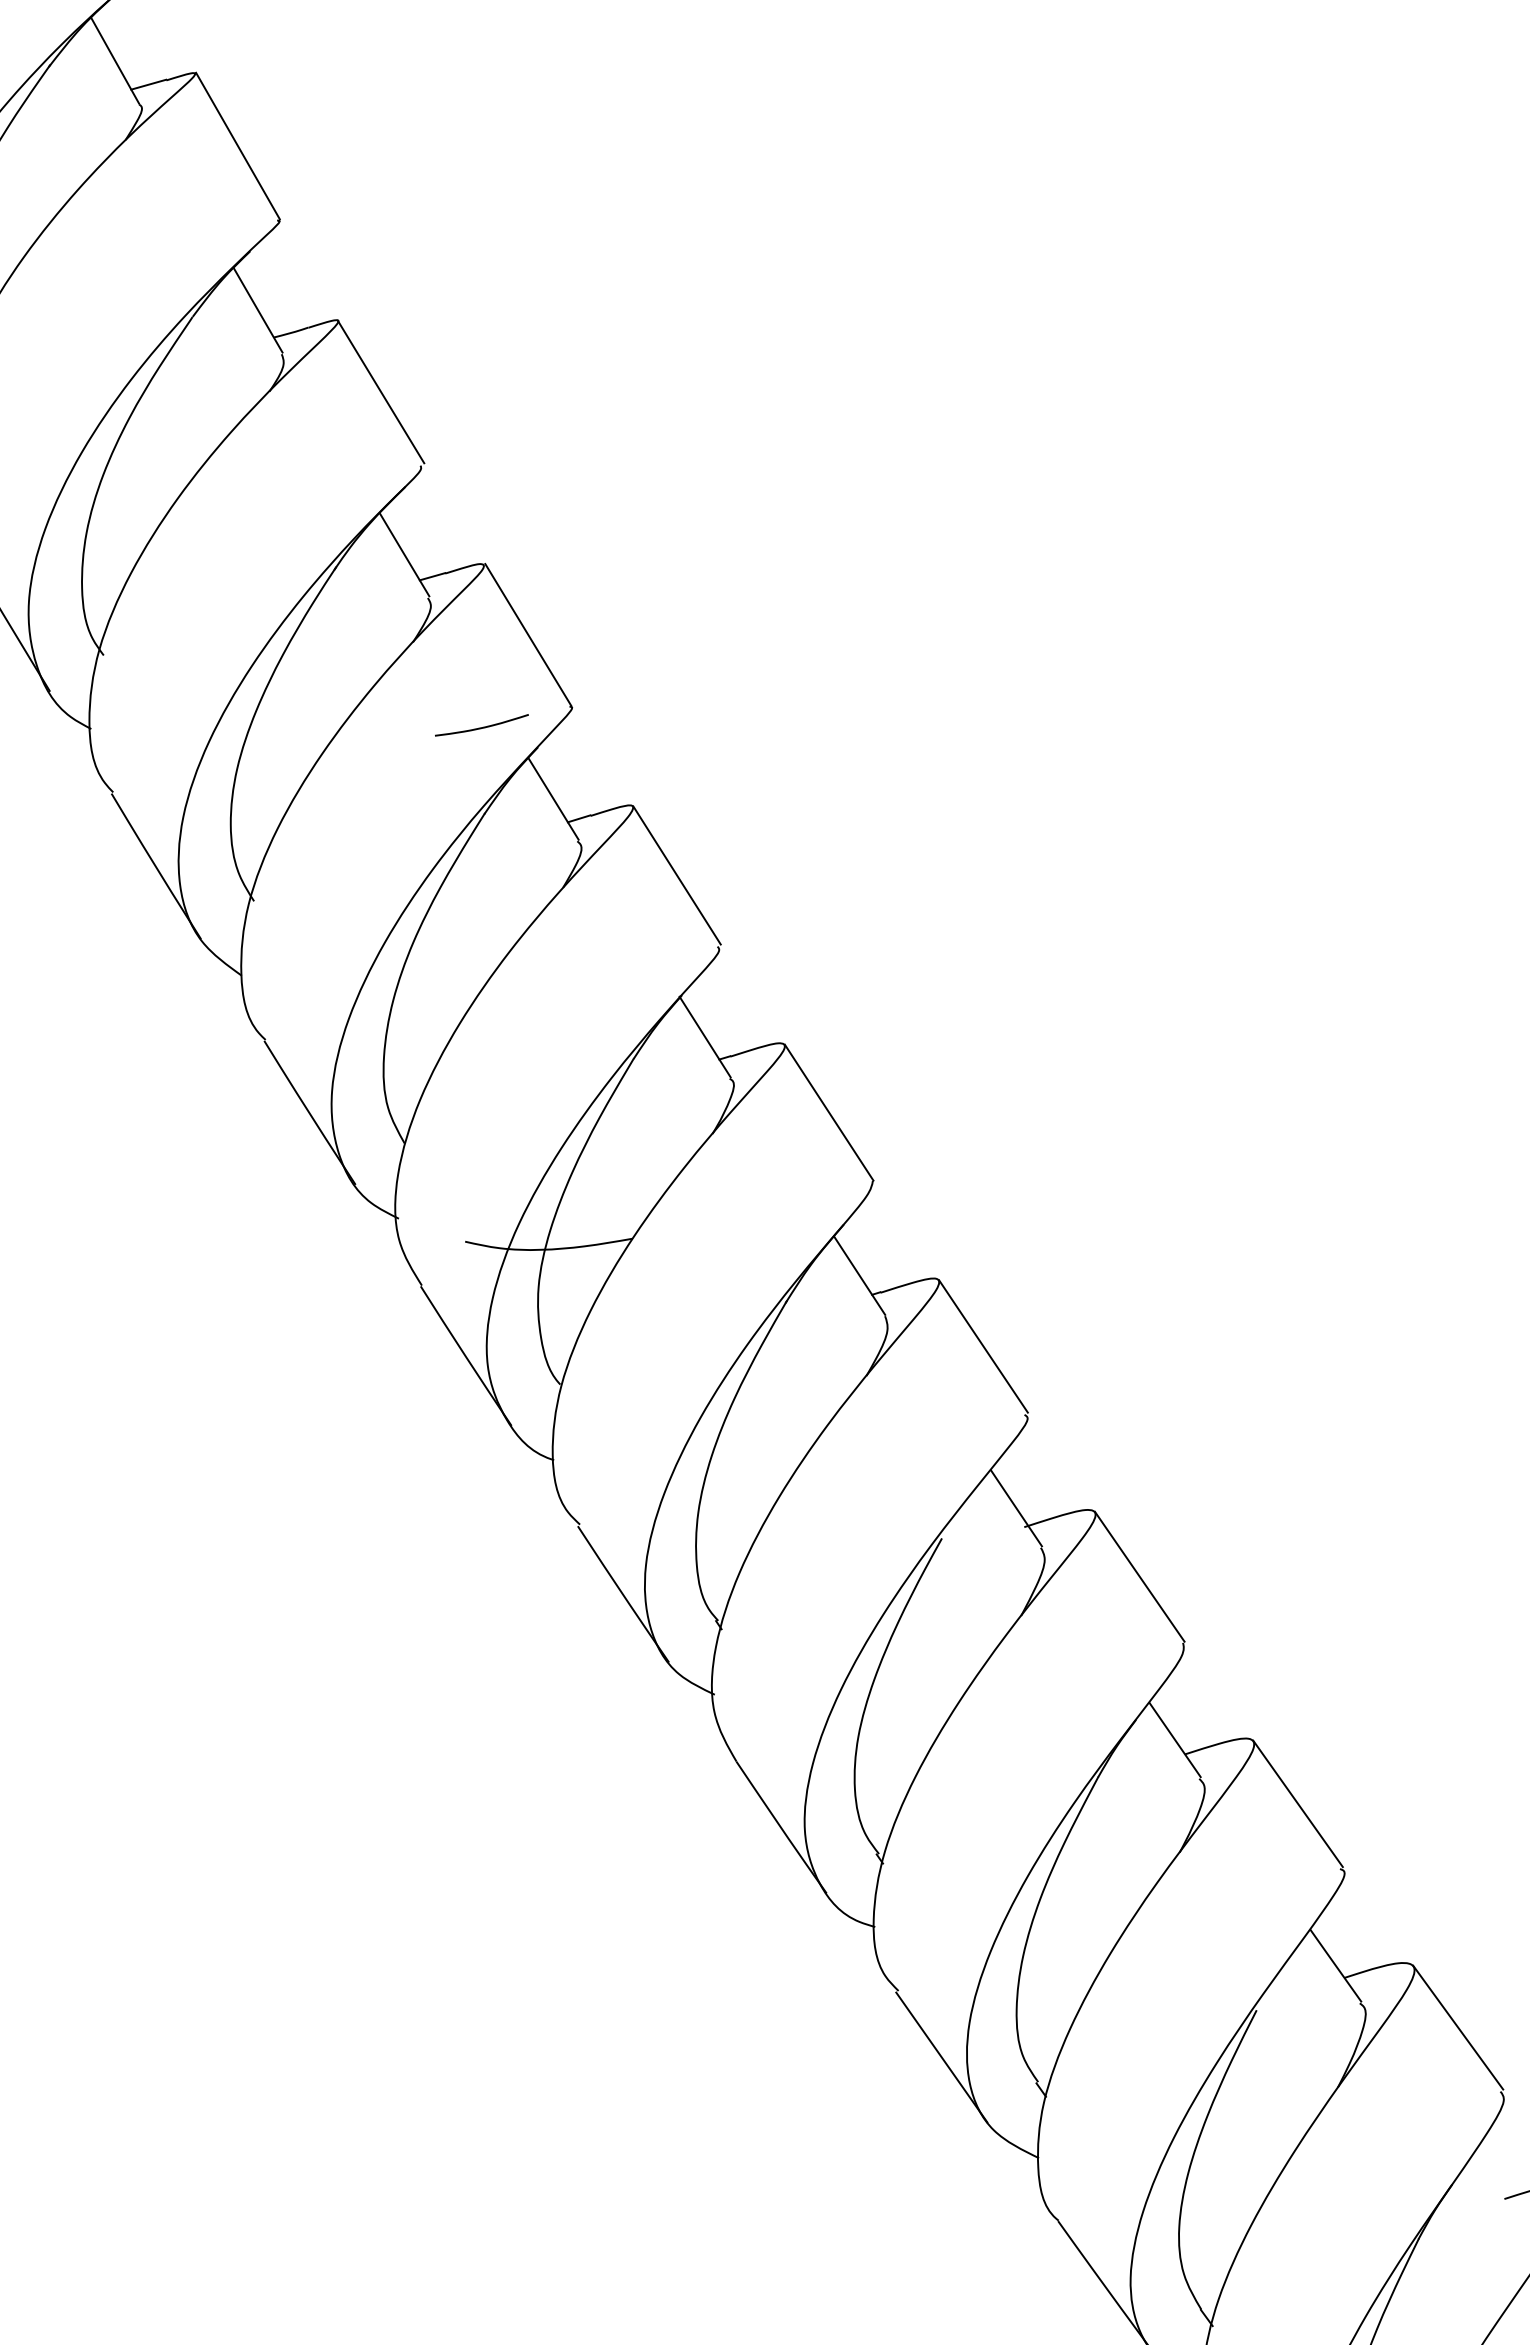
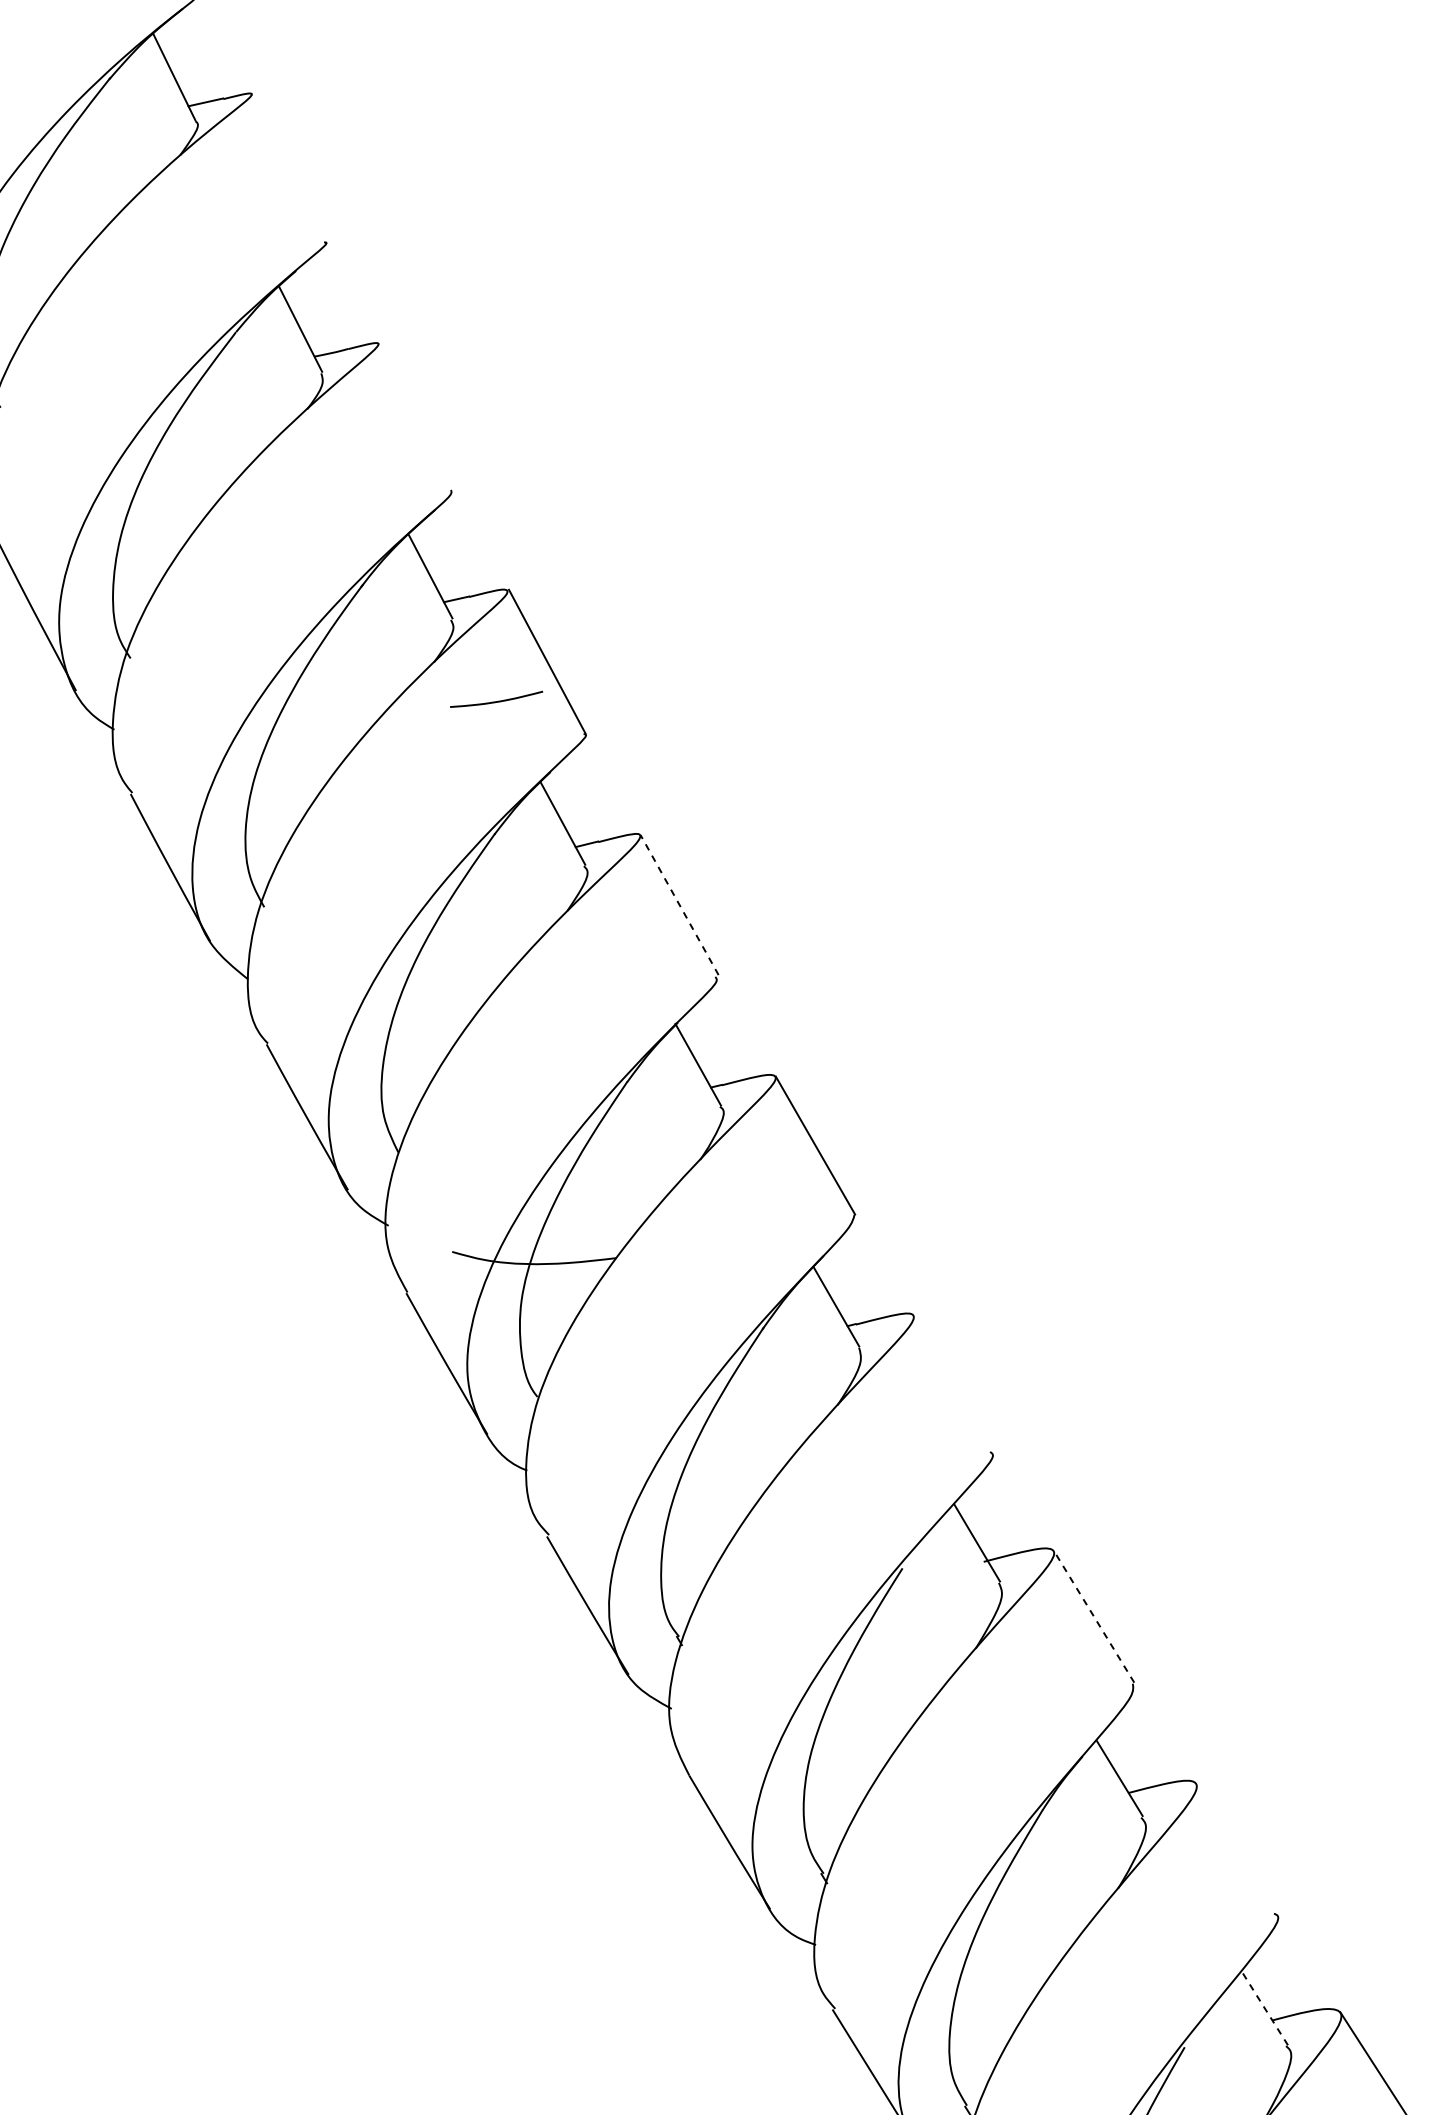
line: (237, 145) -> (289, 166), removed
line: (381, 391) -> (416, 415), removed
curve: (481, 727) -> (496, 701), moved
line: (677, 875) -> (680, 905), solid -> dashed
line: (983, 1346) -> (953, 1382), removed
line: (1139, 1576) -> (1093, 1616), solid -> dashed
line: (1297, 1803) -> (1235, 1847), removed
line: (1335, 1964) -> (1264, 2006), solid -> dashed

